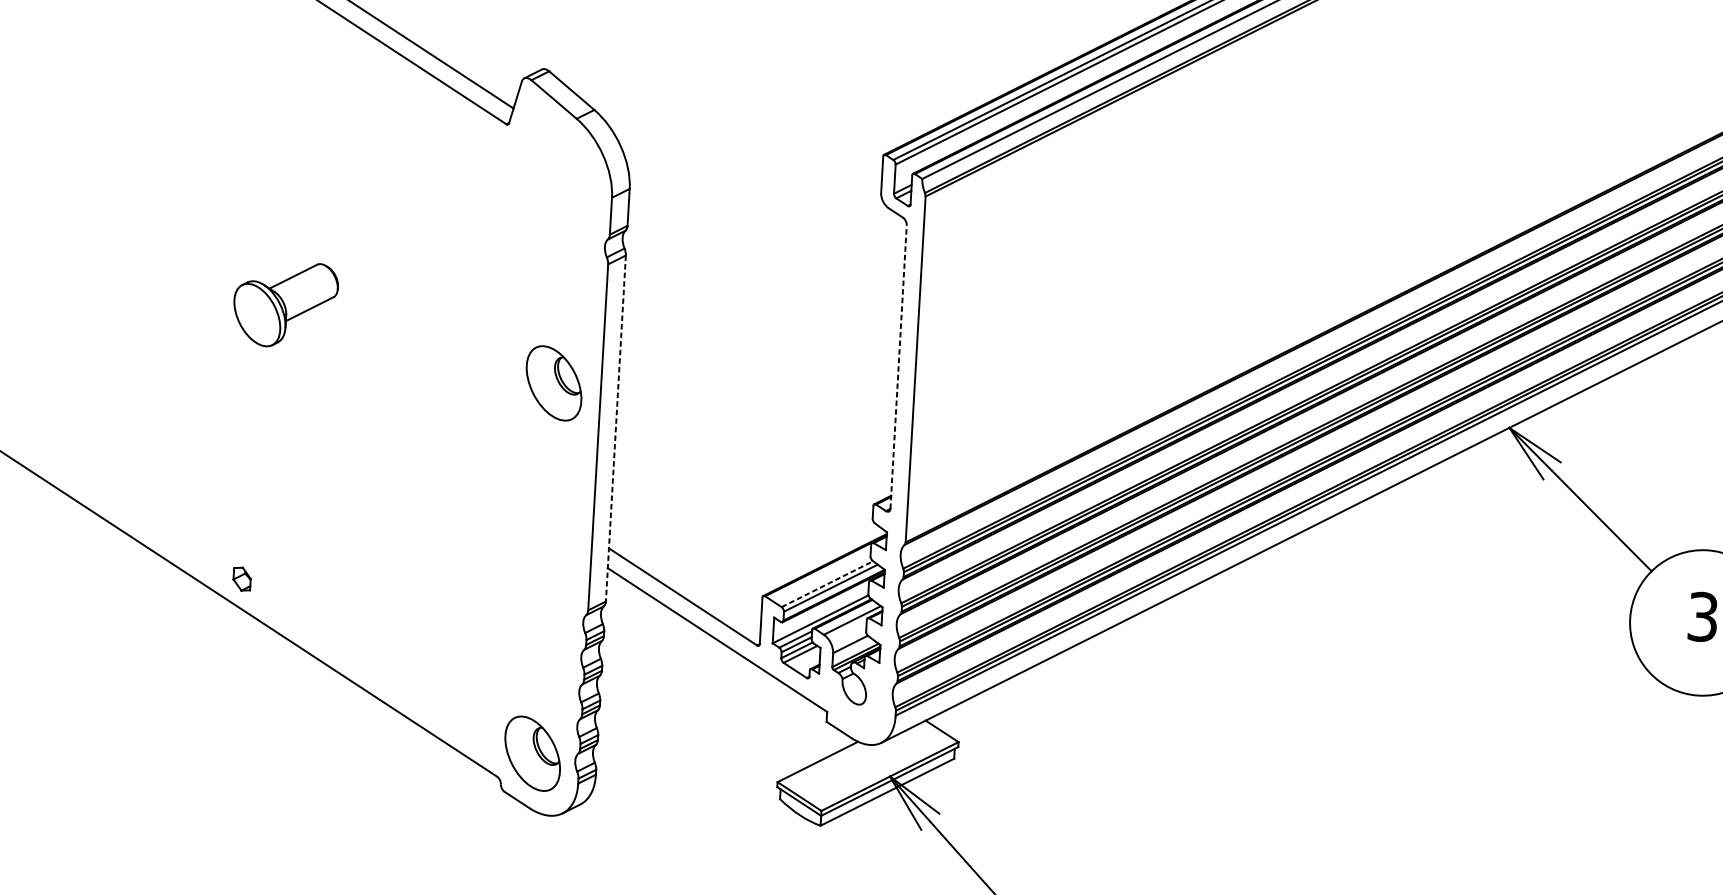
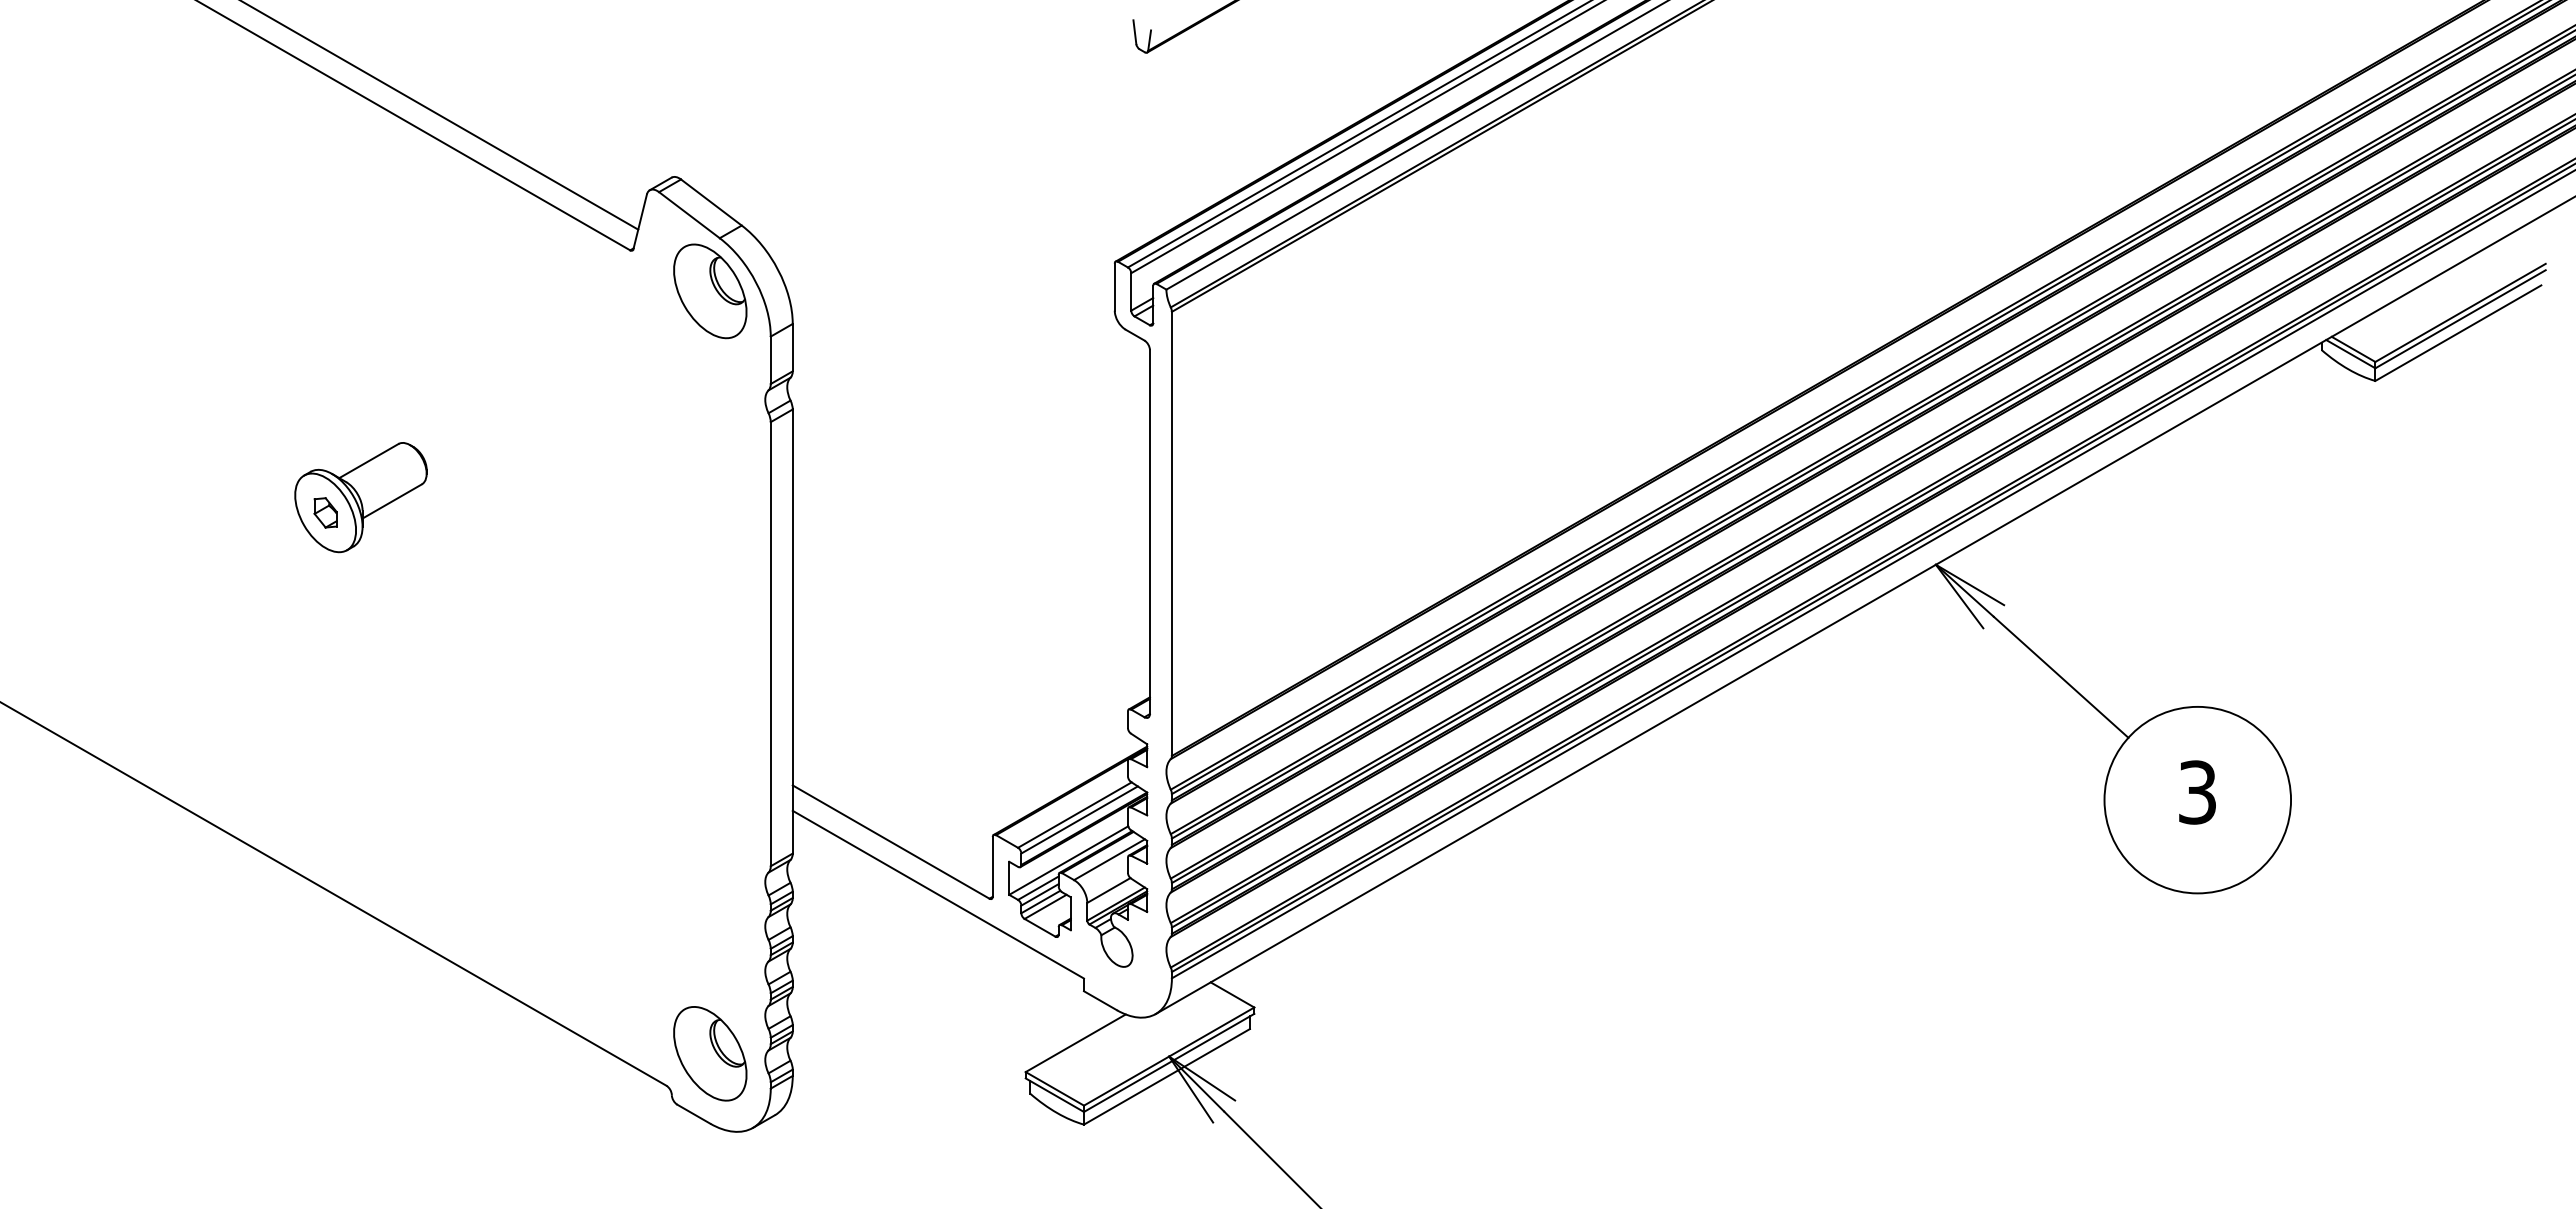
line: (898, 366) -> (1149, 531), dashed -> solid
part: (554, 383) -> (710, 291), moved
line: (615, 429) -> (792, 632), dashed -> solid
part: (242, 578) -> (325, 512), moved
line: (827, 584) -> (1074, 815), dashed -> solid

